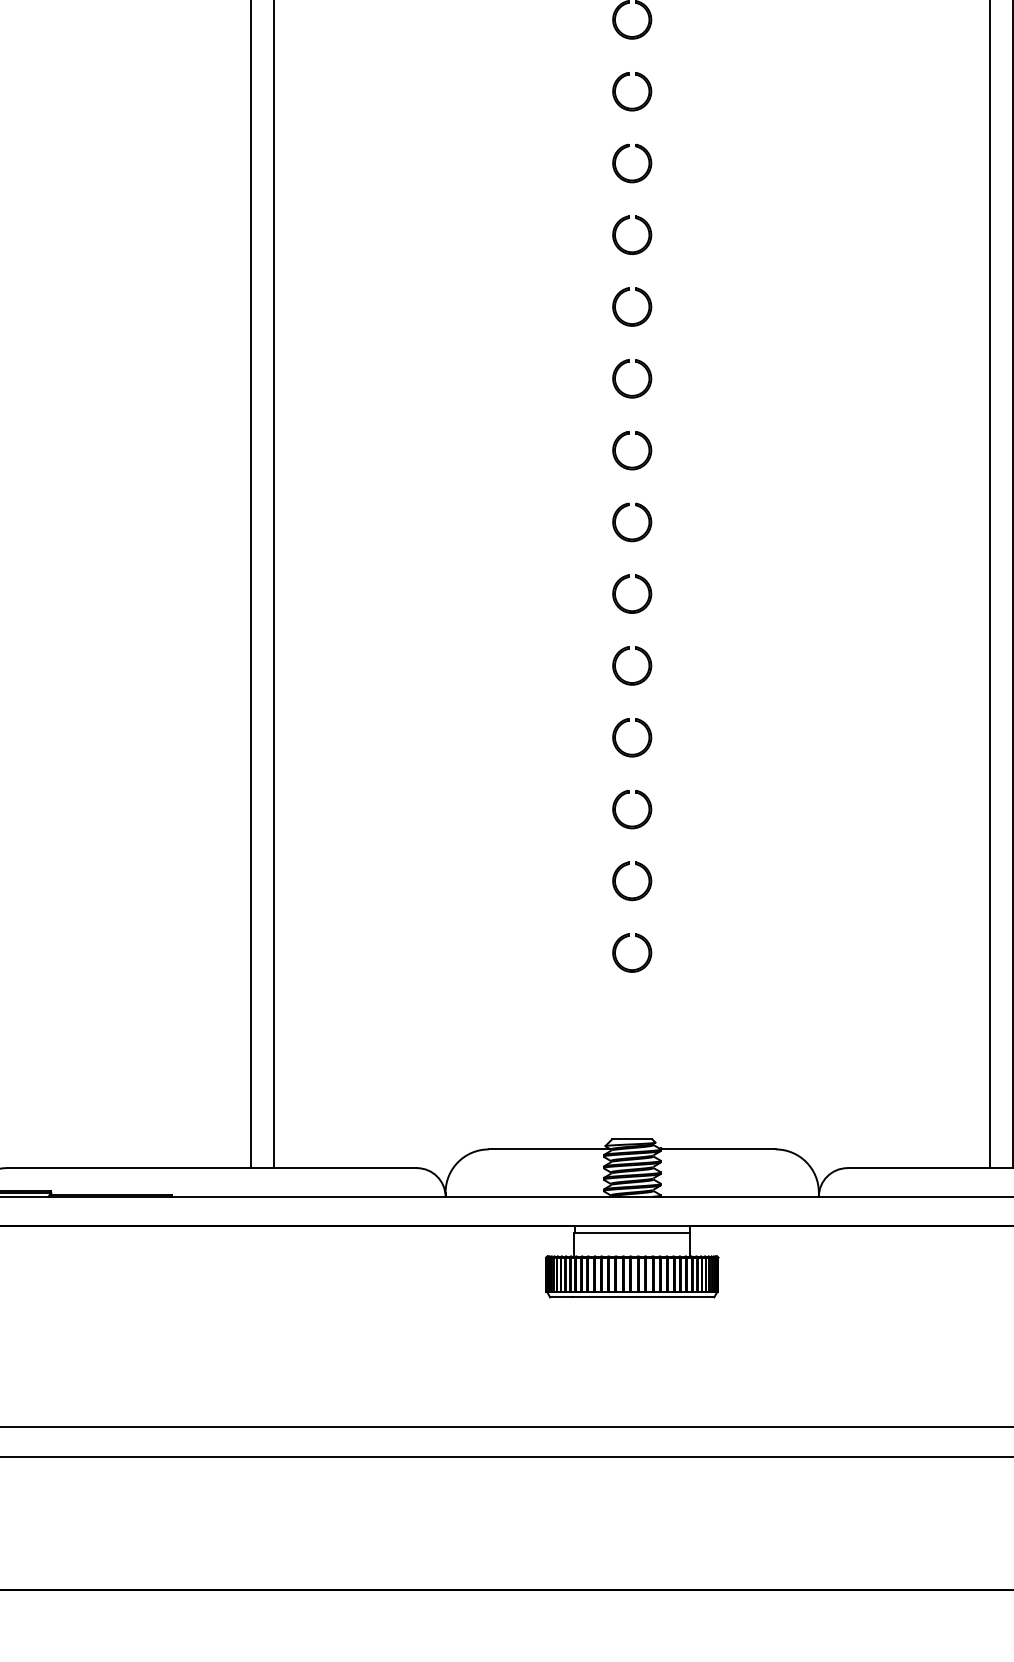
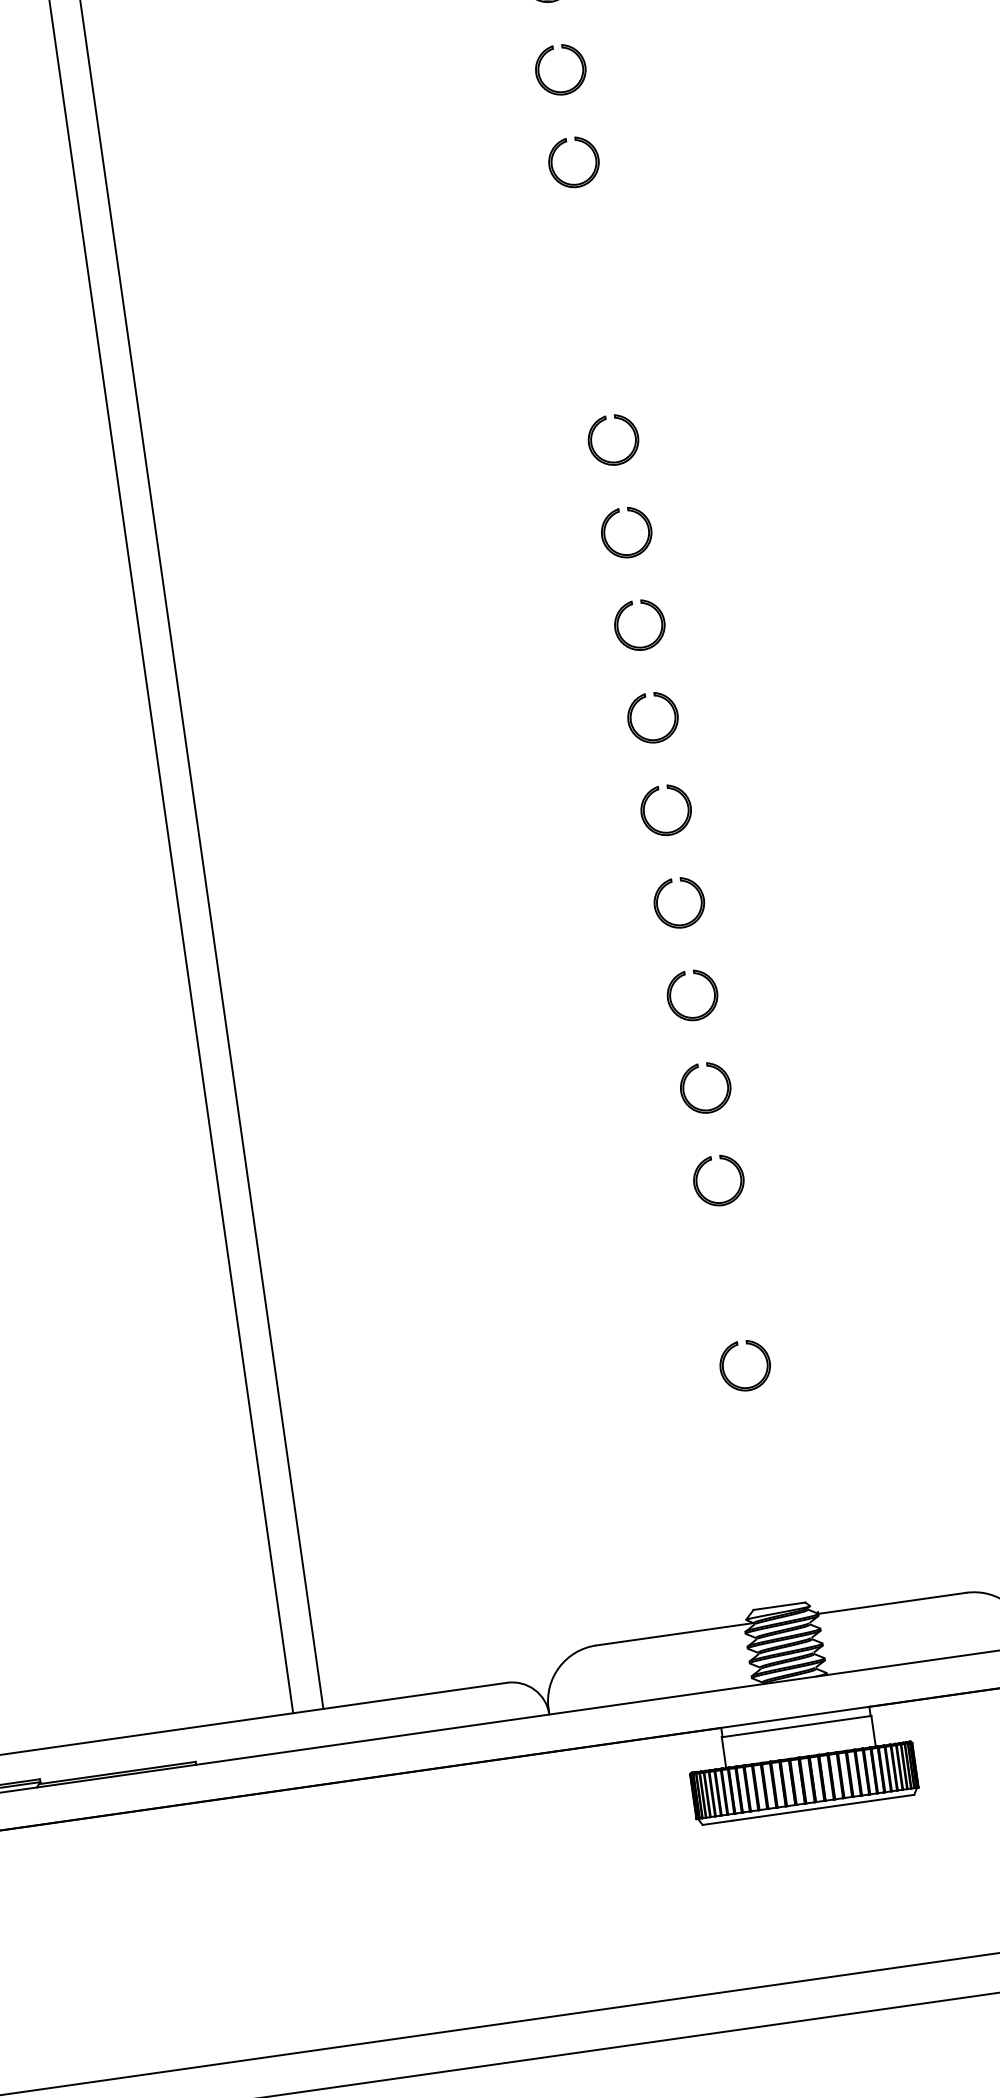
part: (646, 84) -> (604, 243), removed
part: (643, 174) -> (616, 359), removed
part: (647, 885) -> (752, 1276), removed

